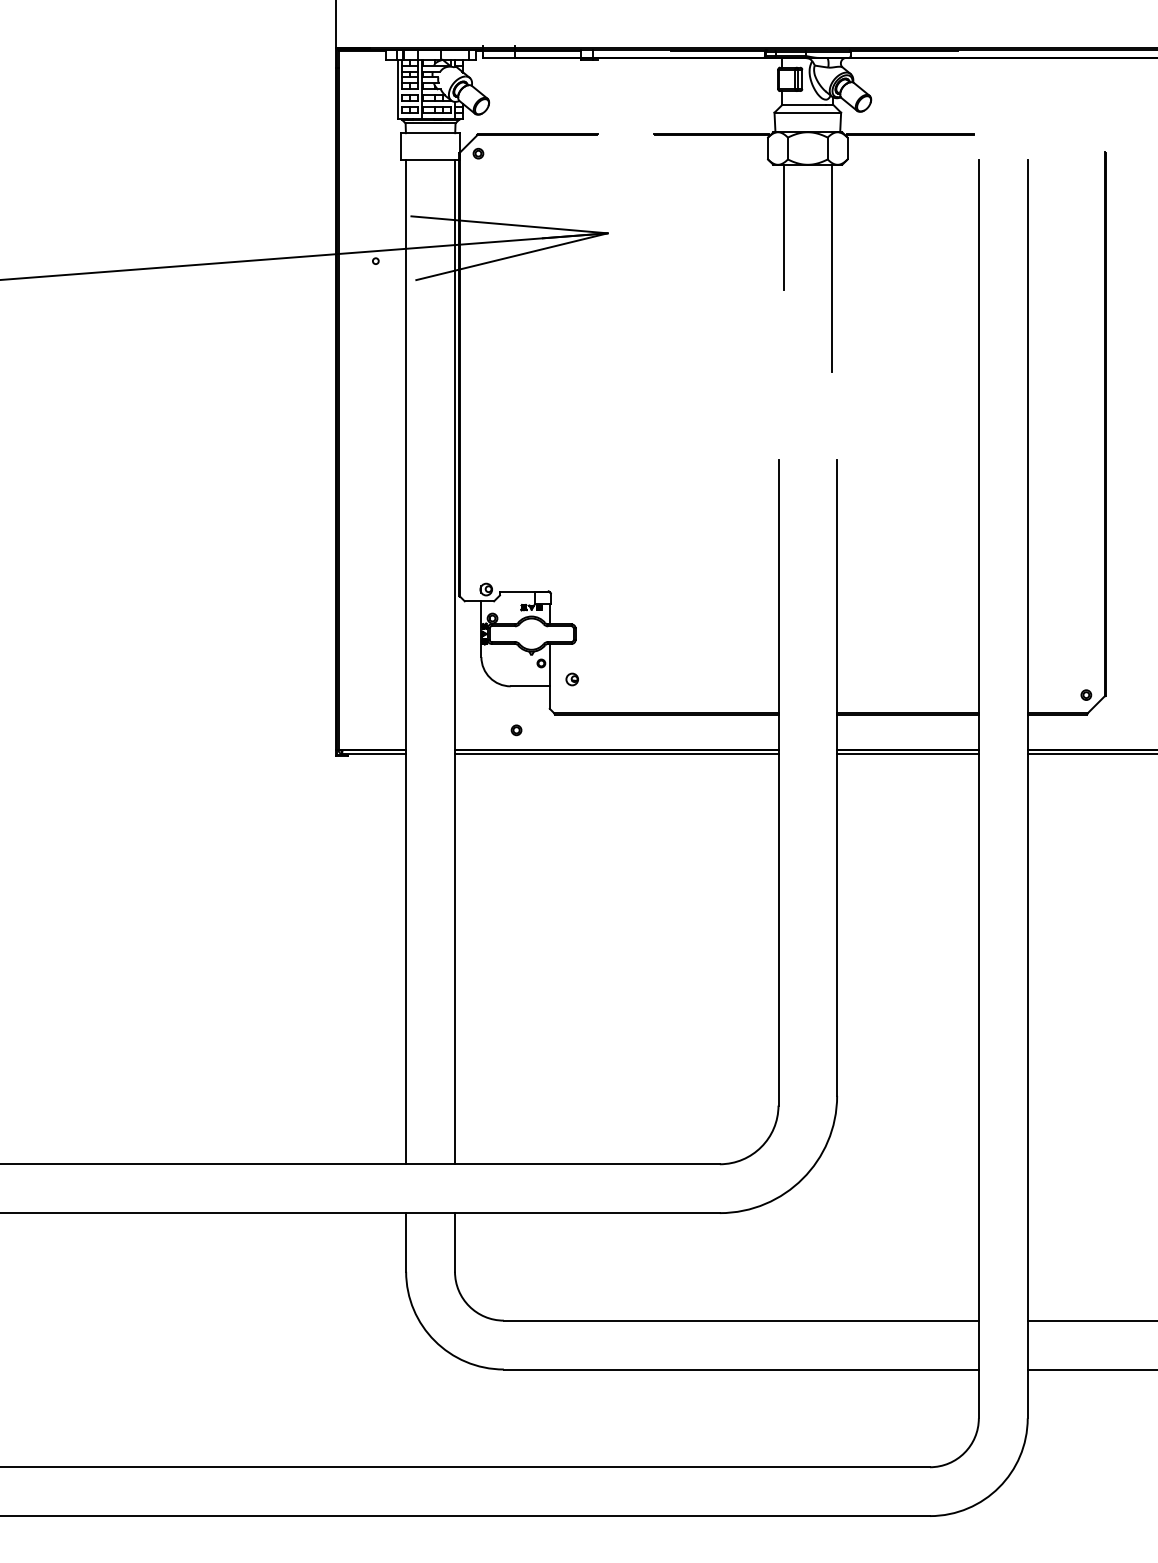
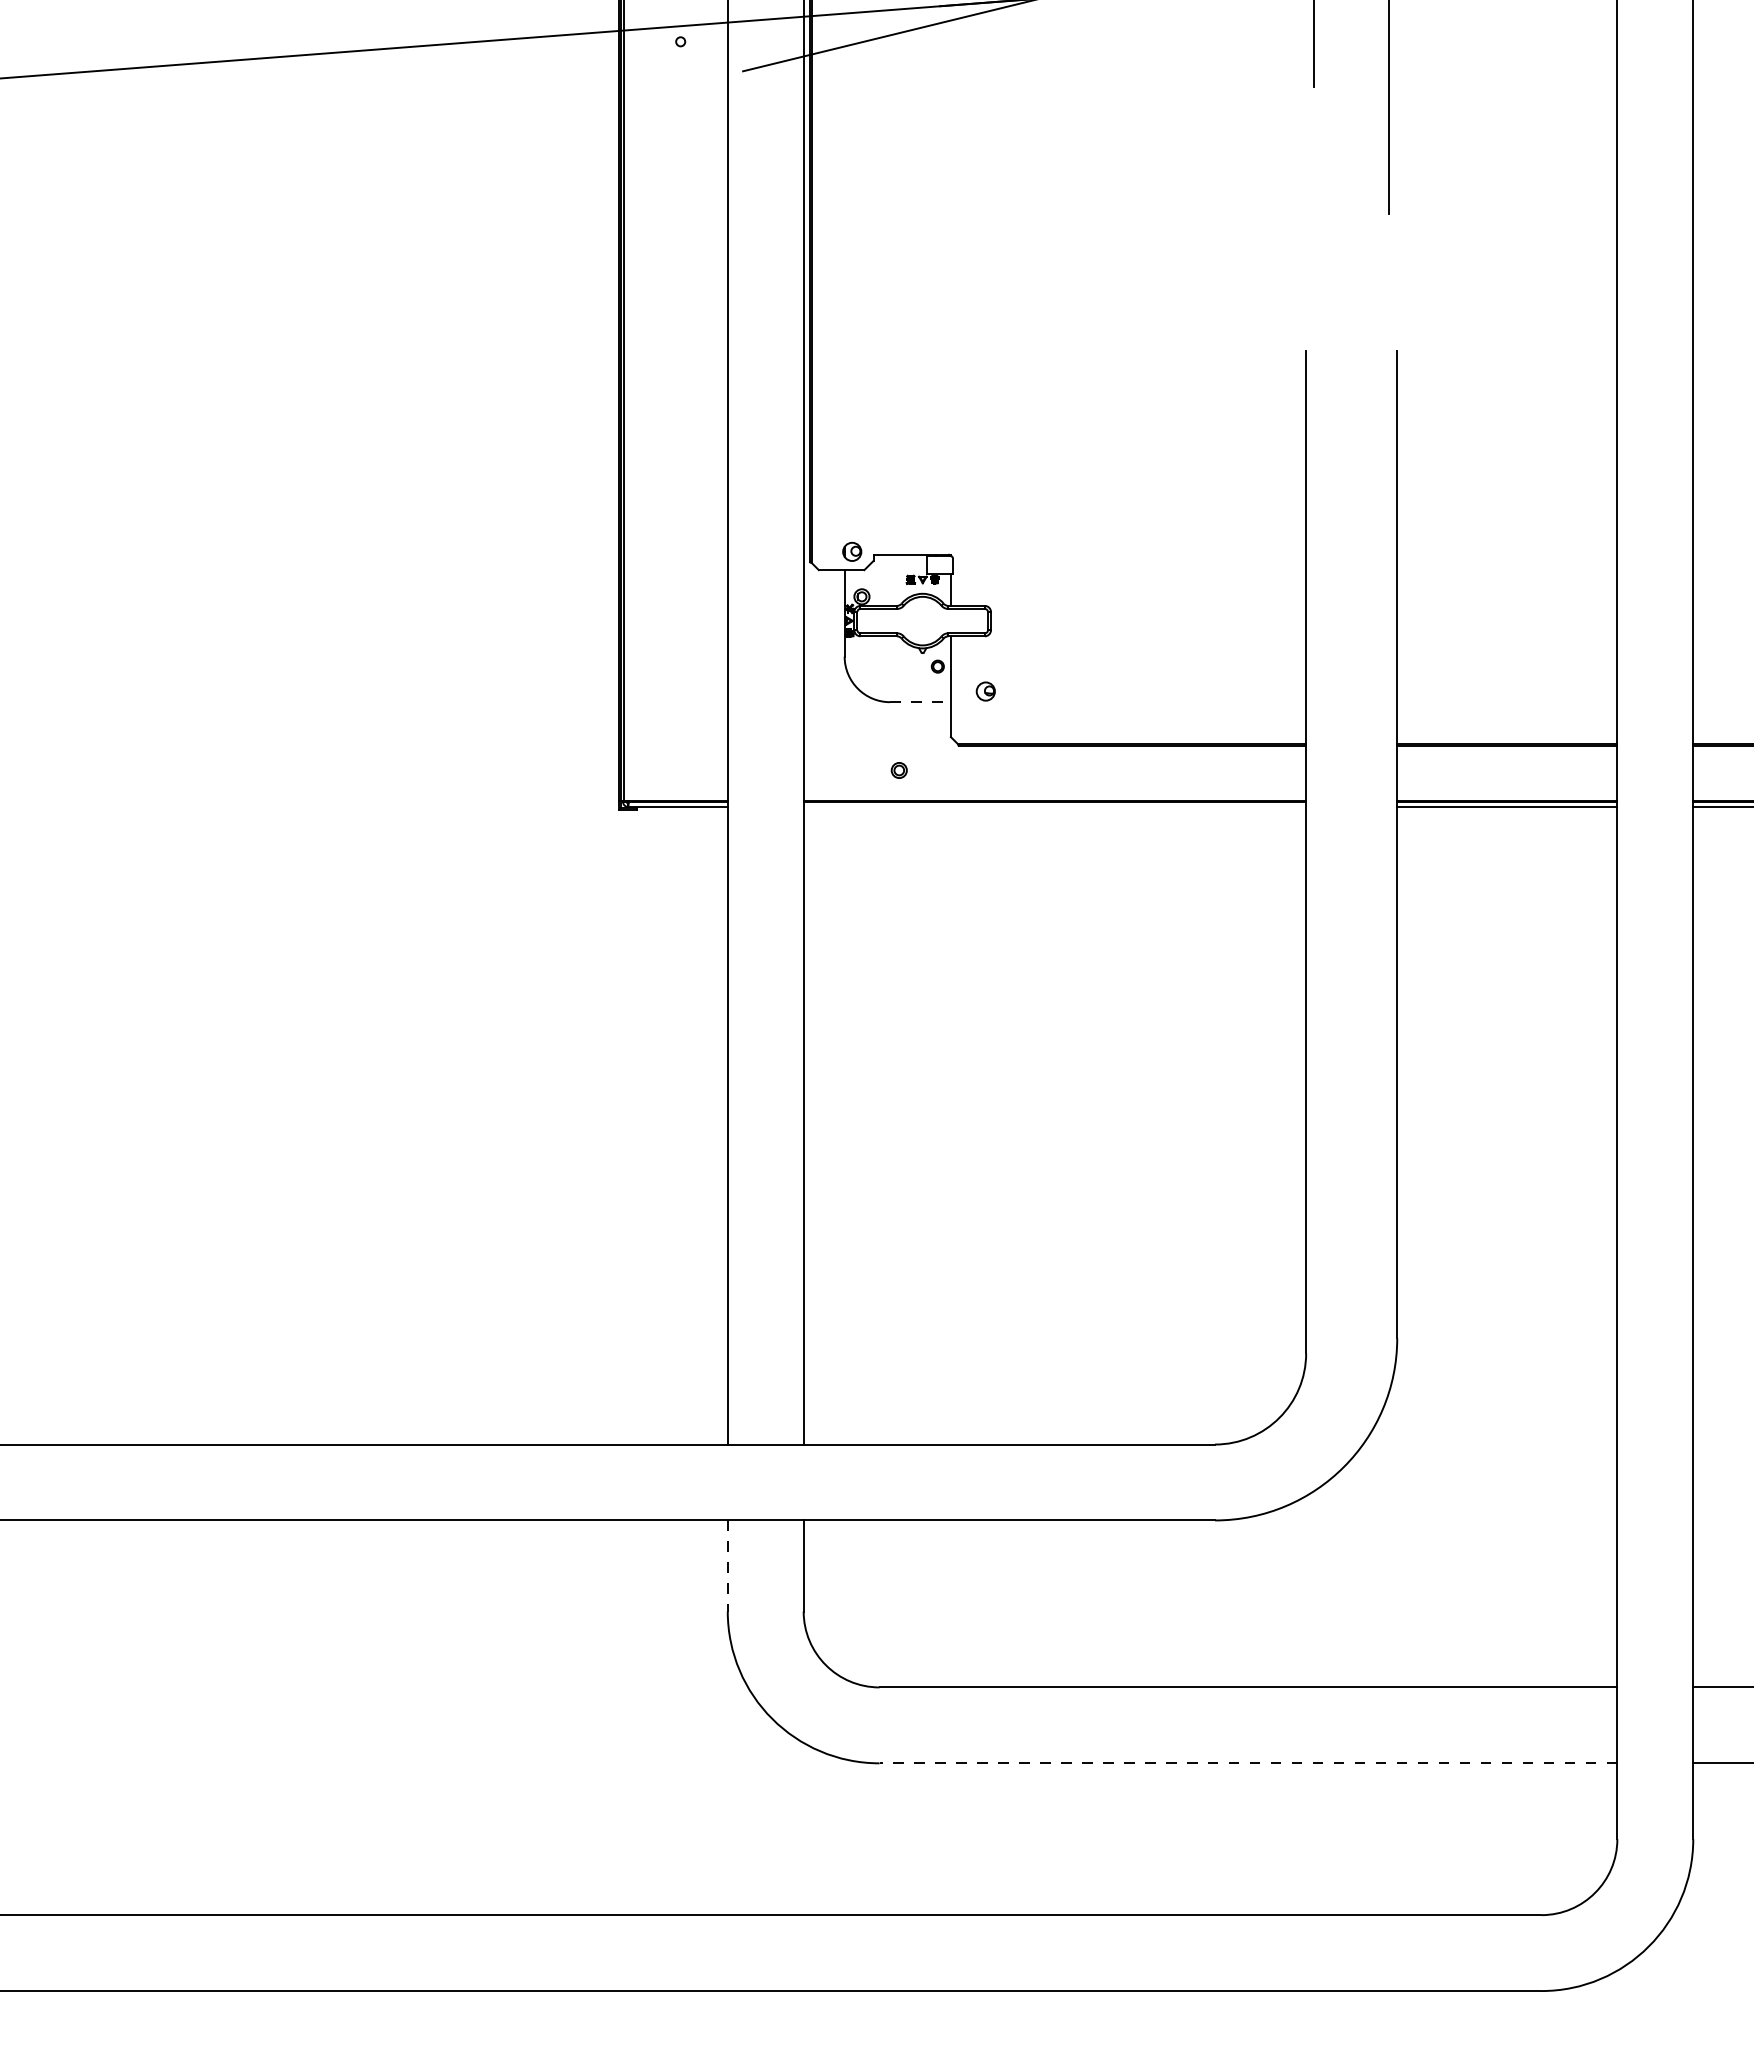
line: (530, 686) -> (920, 702), solid -> dashed
line: (616, 753) -> (1054, 806), removed
line: (406, 1242) -> (728, 1566), solid -> dashed
line: (740, 1369) -> (1247, 1763), solid -> dashed

